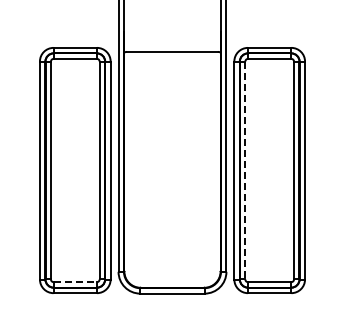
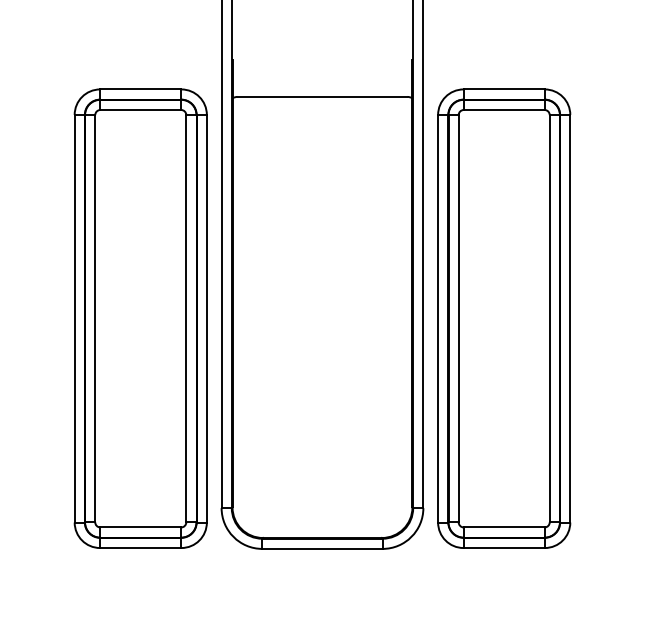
line: (245, 170) -> (458, 318), dashed -> solid
line: (75, 282) -> (141, 528), dashed -> solid

